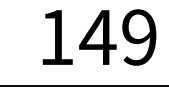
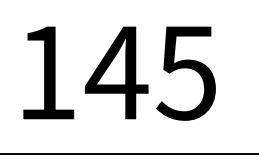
text: (138, 37) -> (185, 72), 149 -> 145

